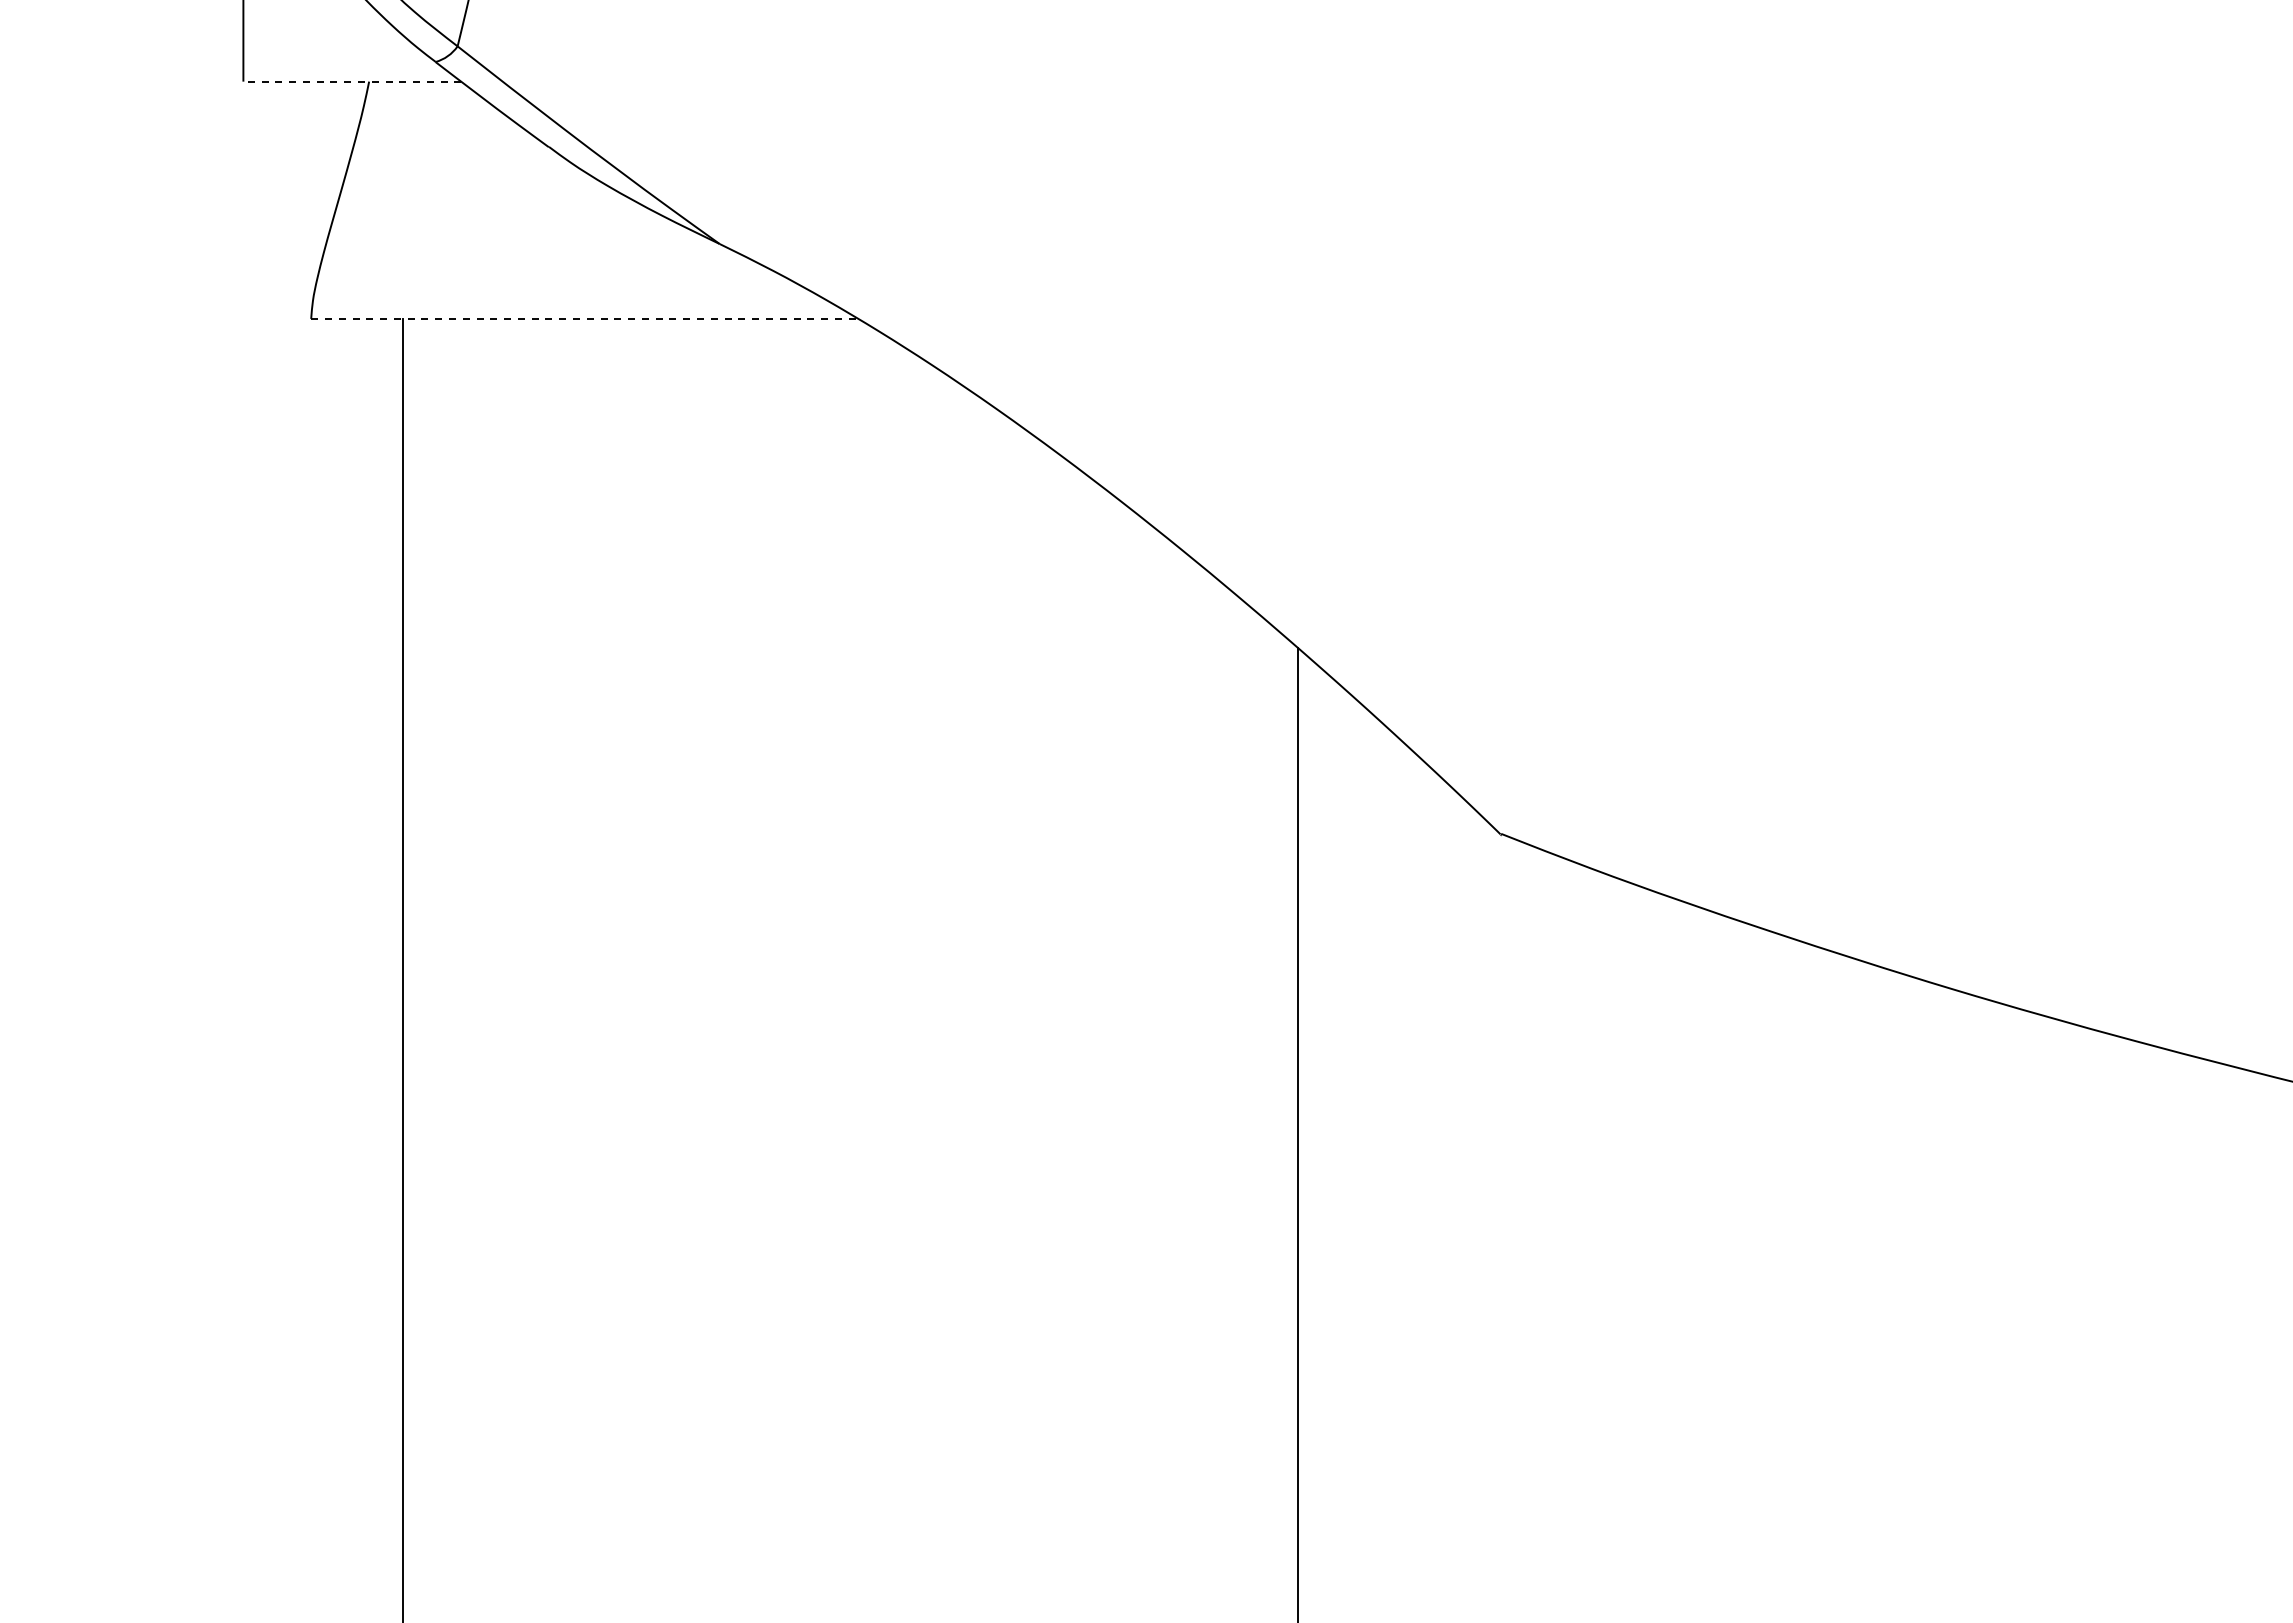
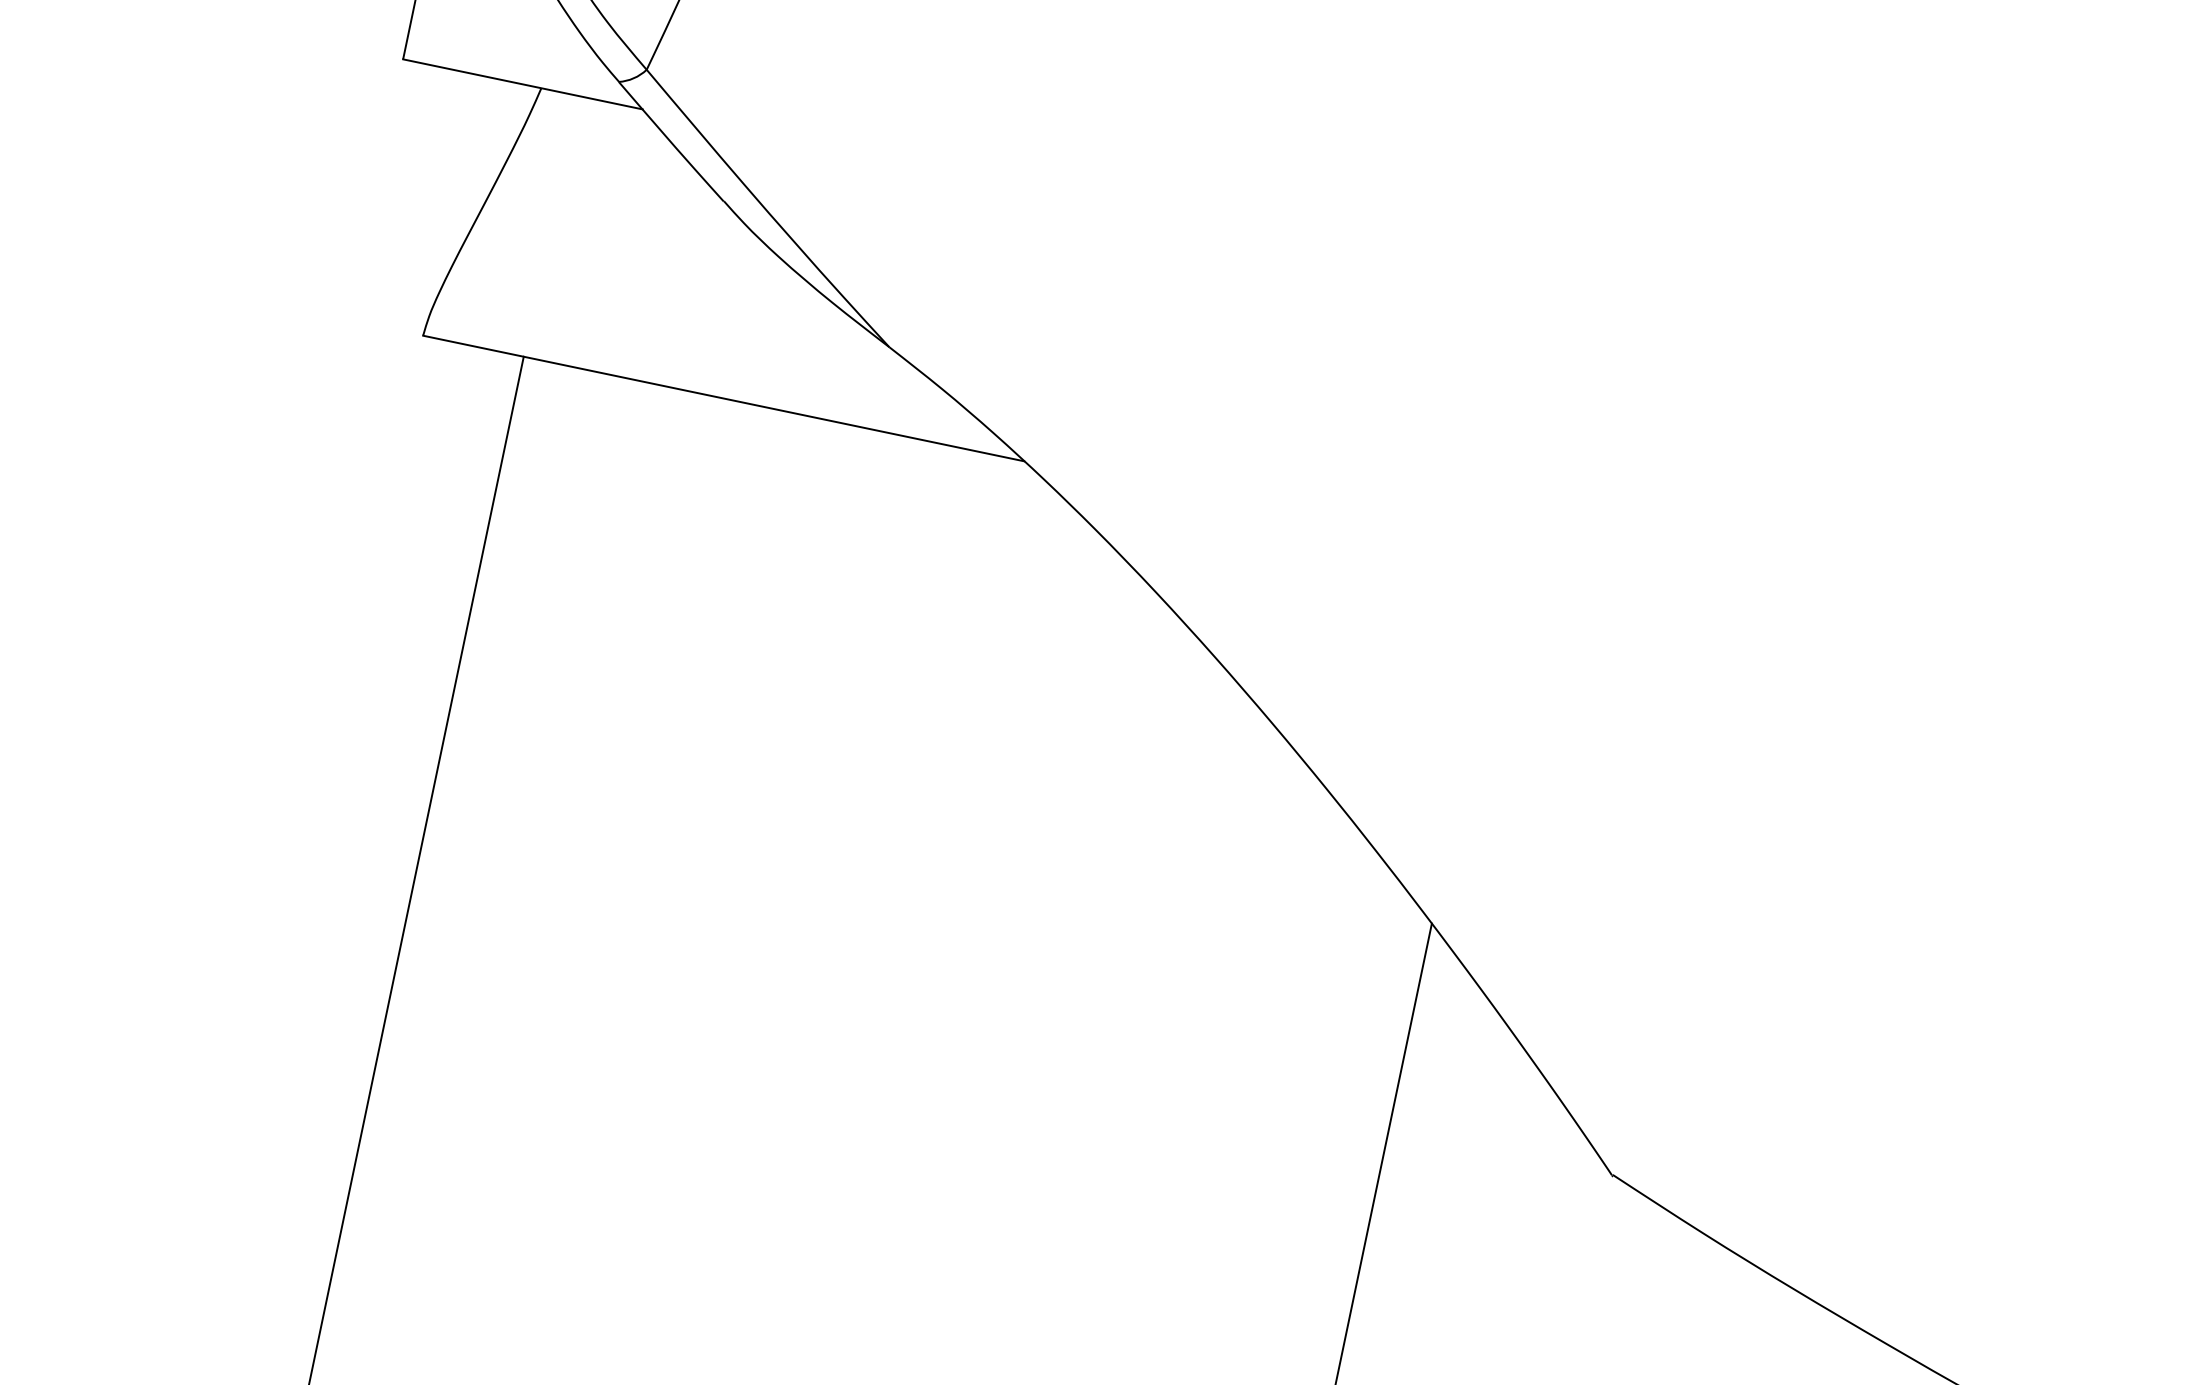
line: (351, 81) -> (521, 84), dashed -> solid
line: (585, 318) -> (724, 398), dashed -> solid

